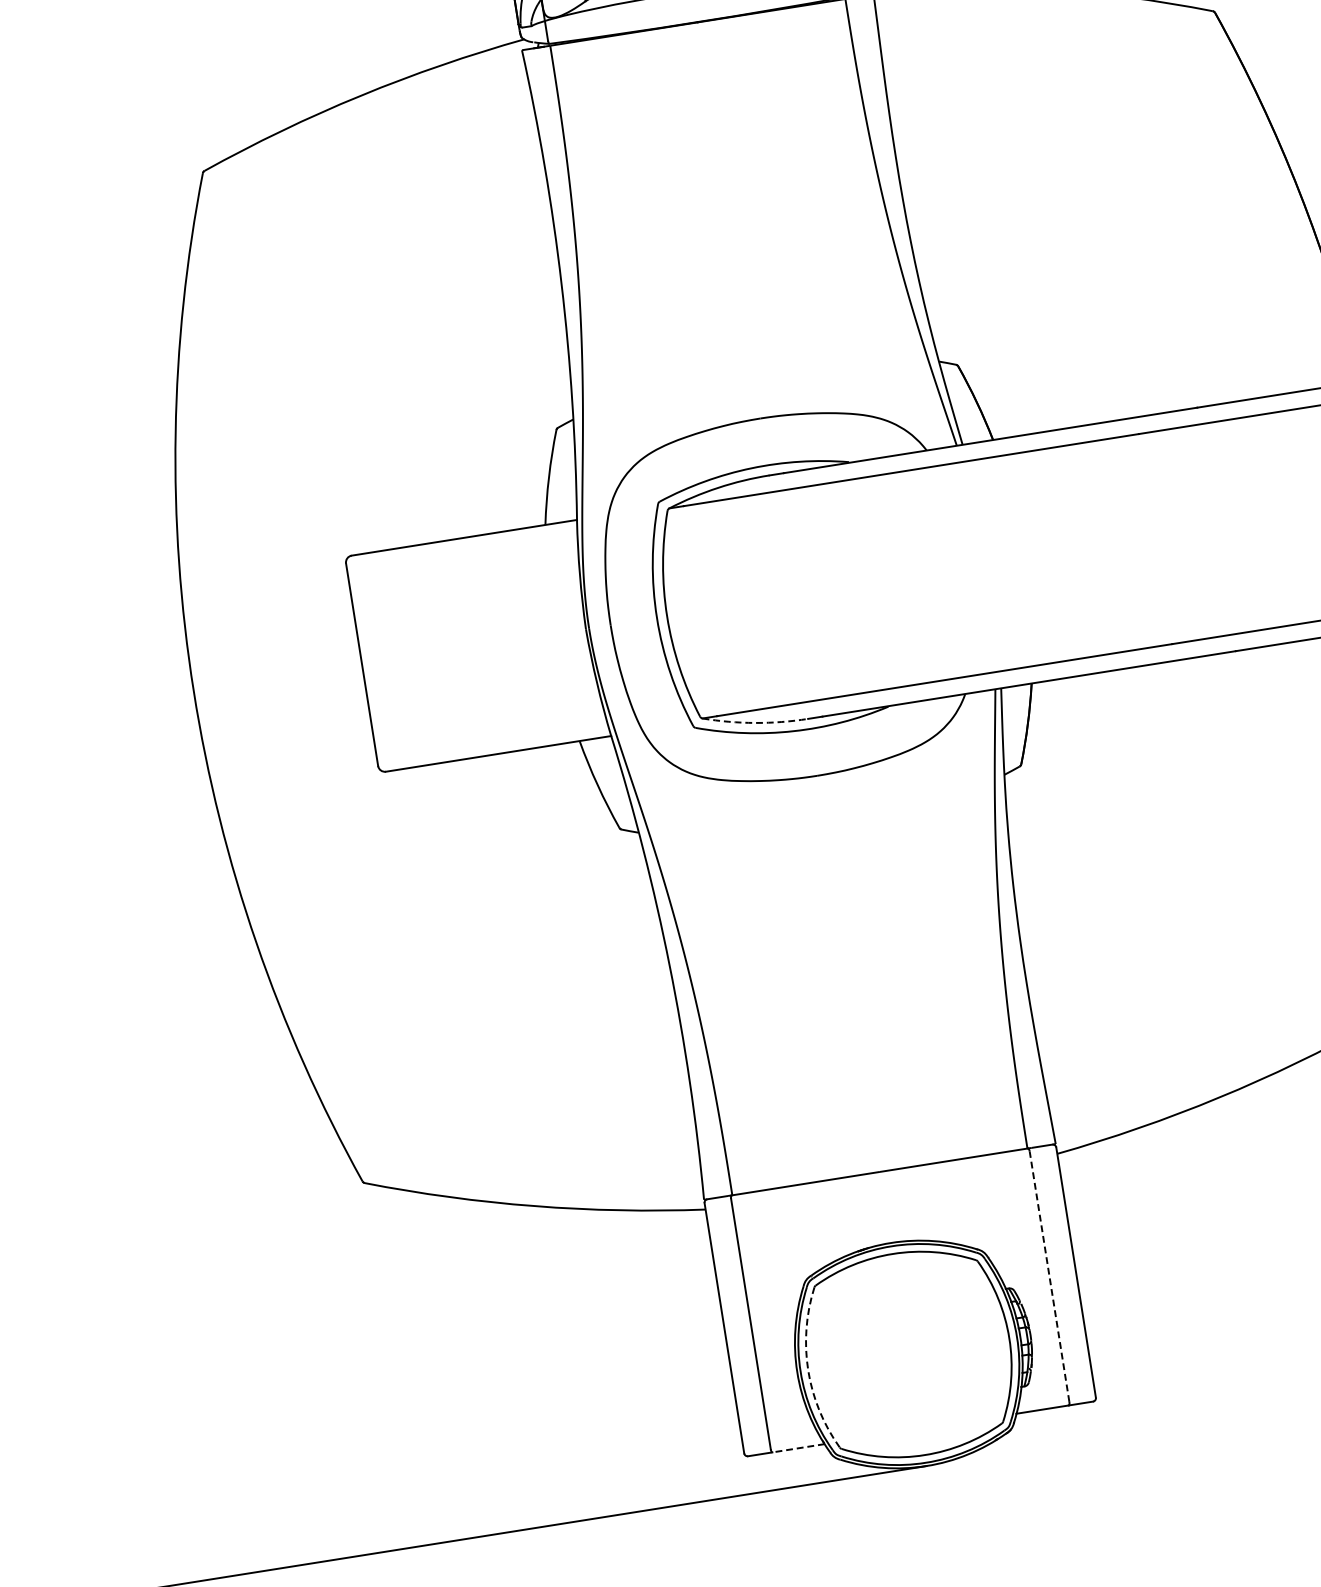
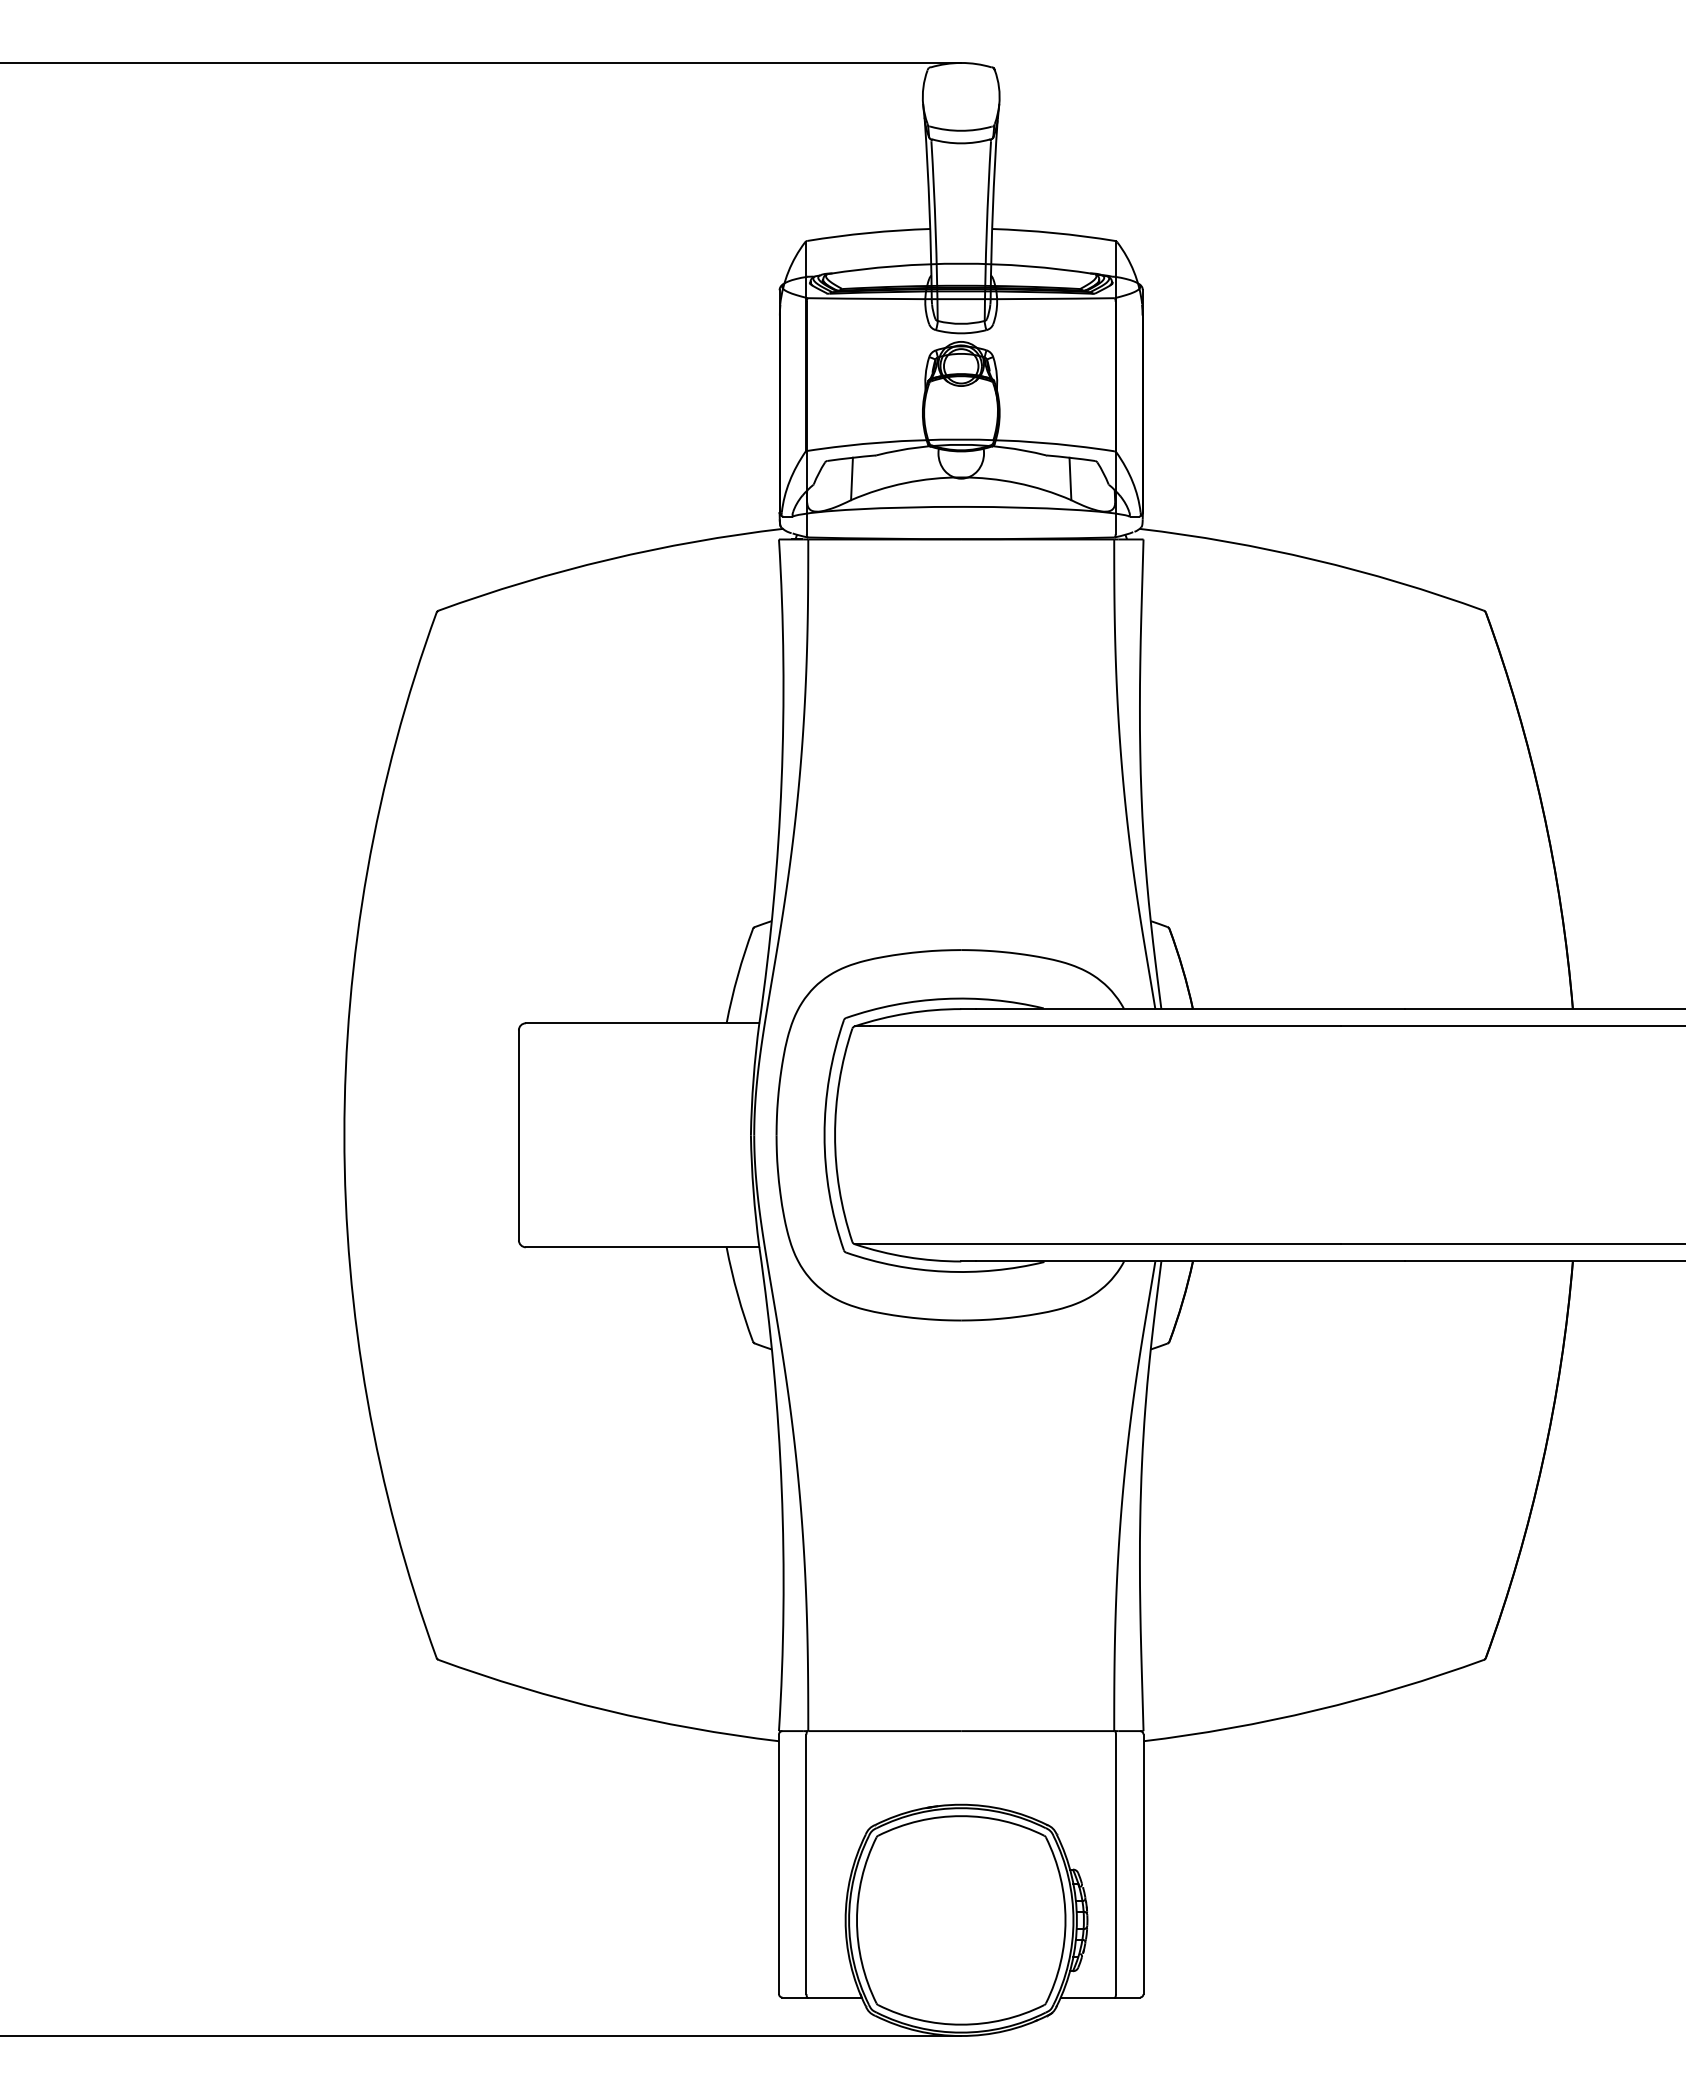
arc: (755, 723) -> (907, 1257), dashed -> solid
line: (1050, 1276) -> (1116, 1864), dashed -> solid
arc: (807, 1370) -> (856, 1920), dashed -> solid
line: (798, 1448) -> (834, 1997), dashed -> solid

